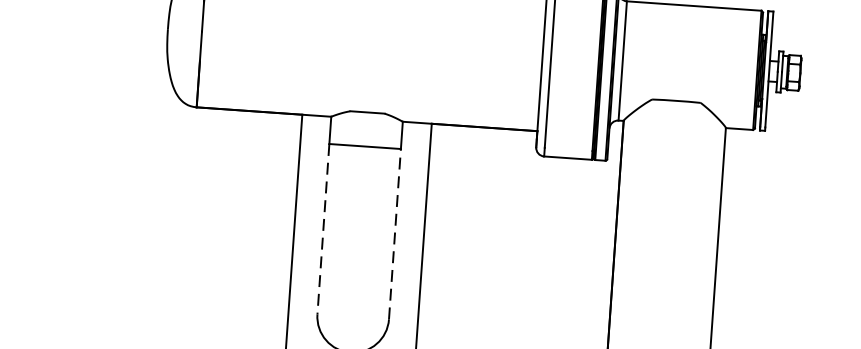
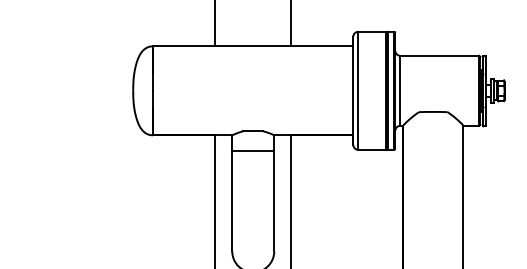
line: (323, 229) -> (232, 201), dashed -> solid
line: (395, 232) -> (274, 200), dashed -> solid

